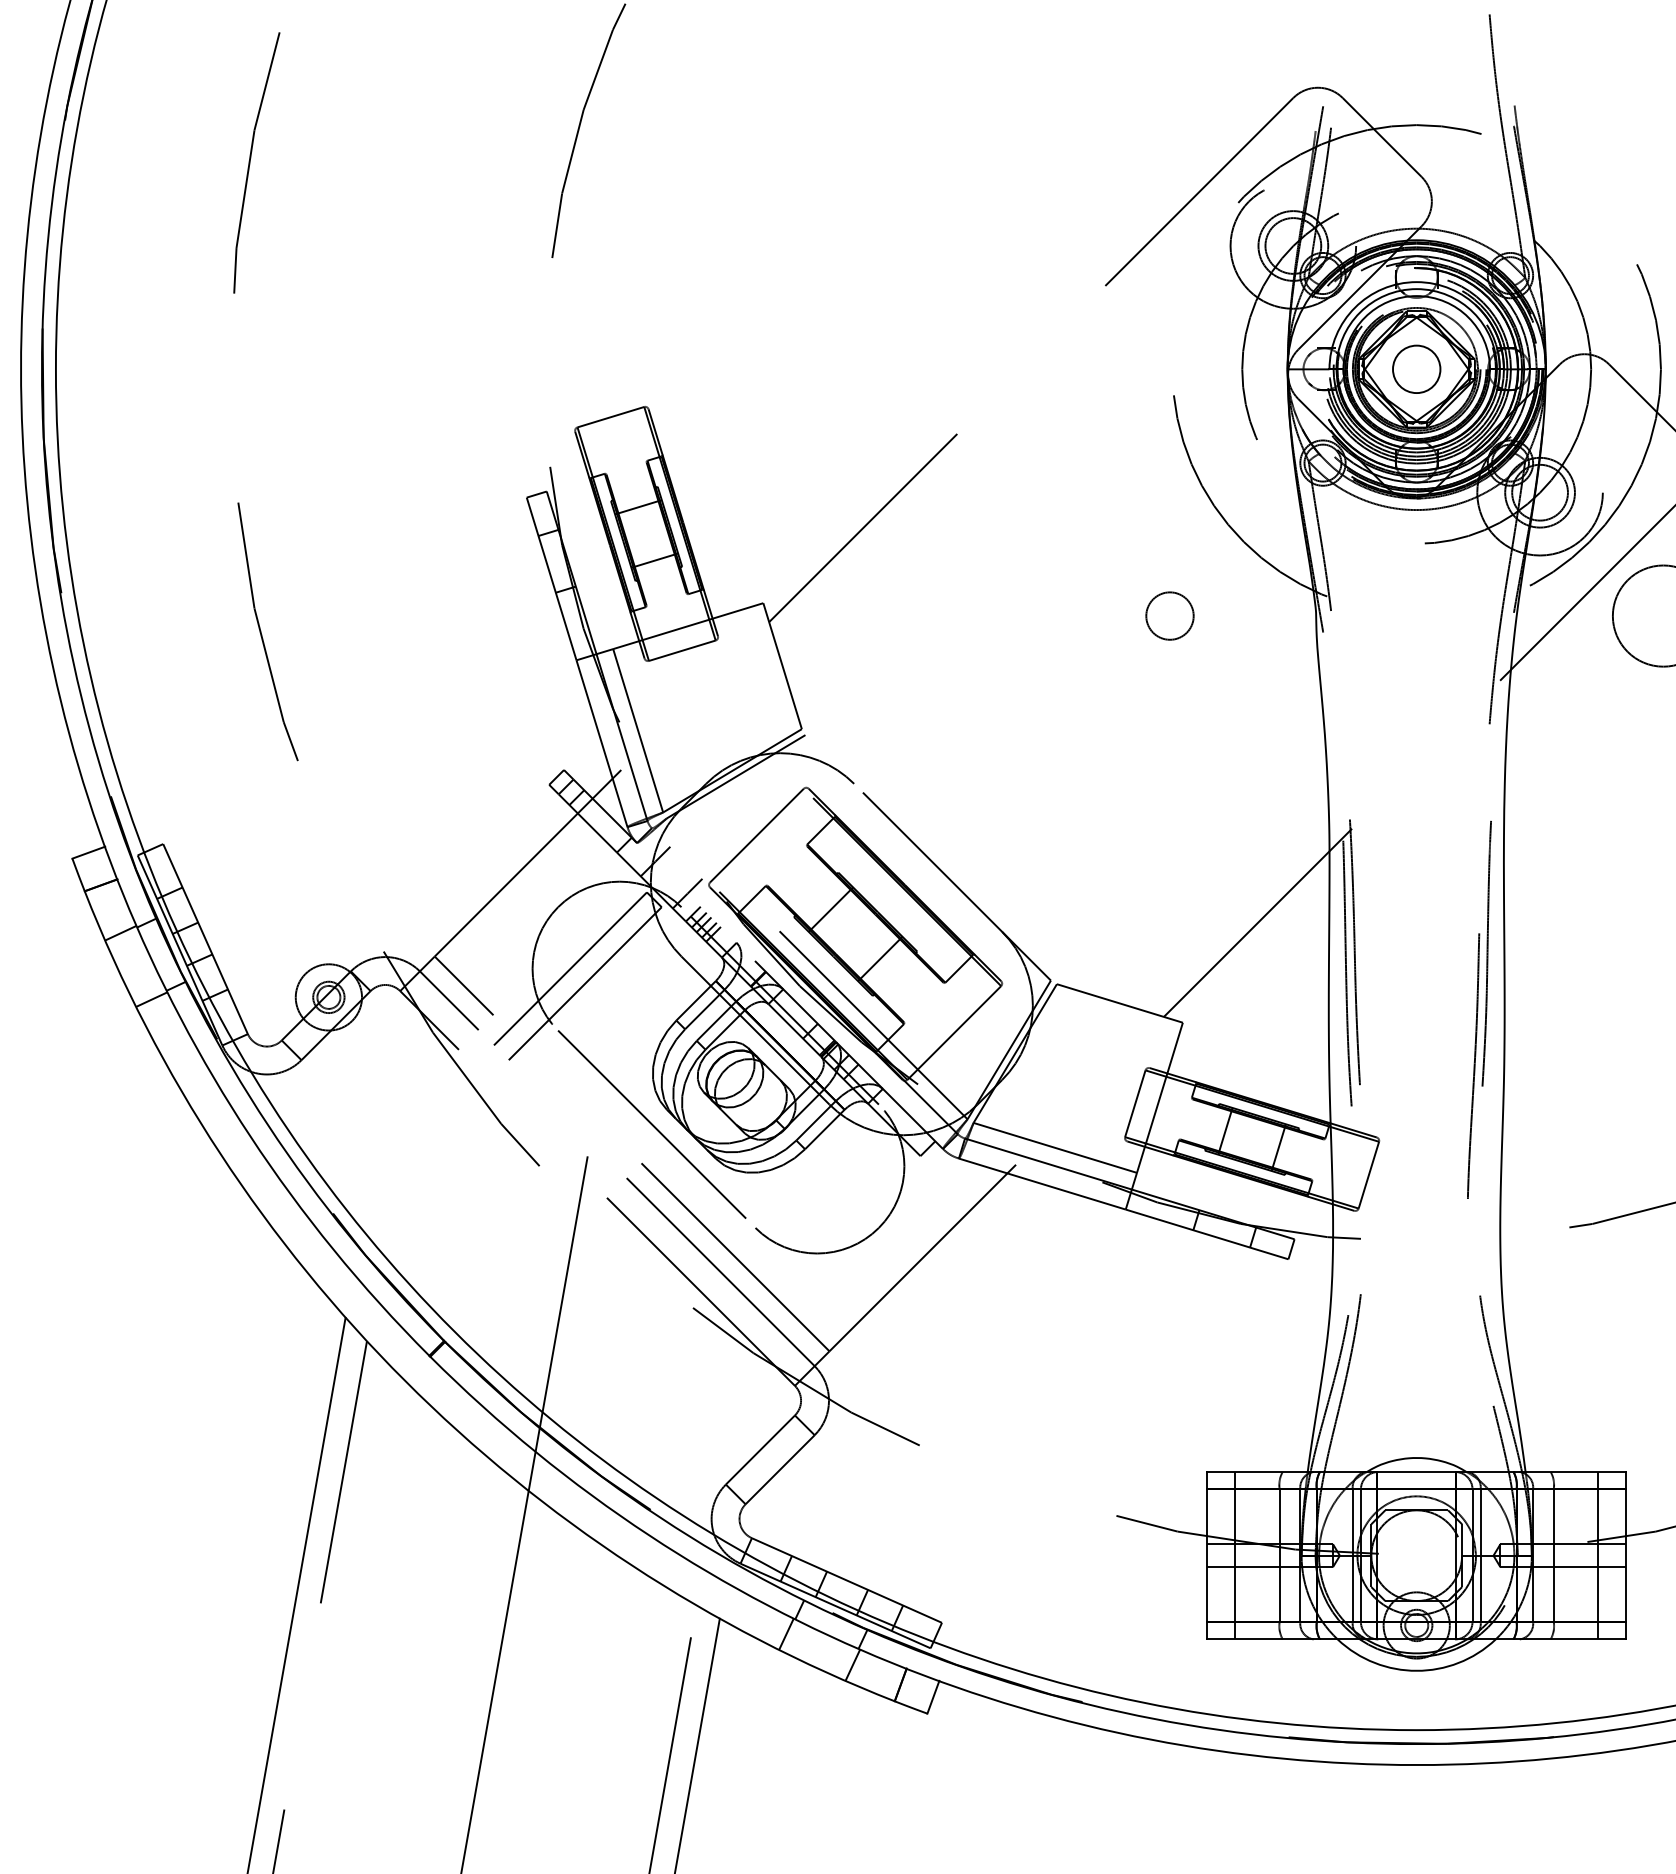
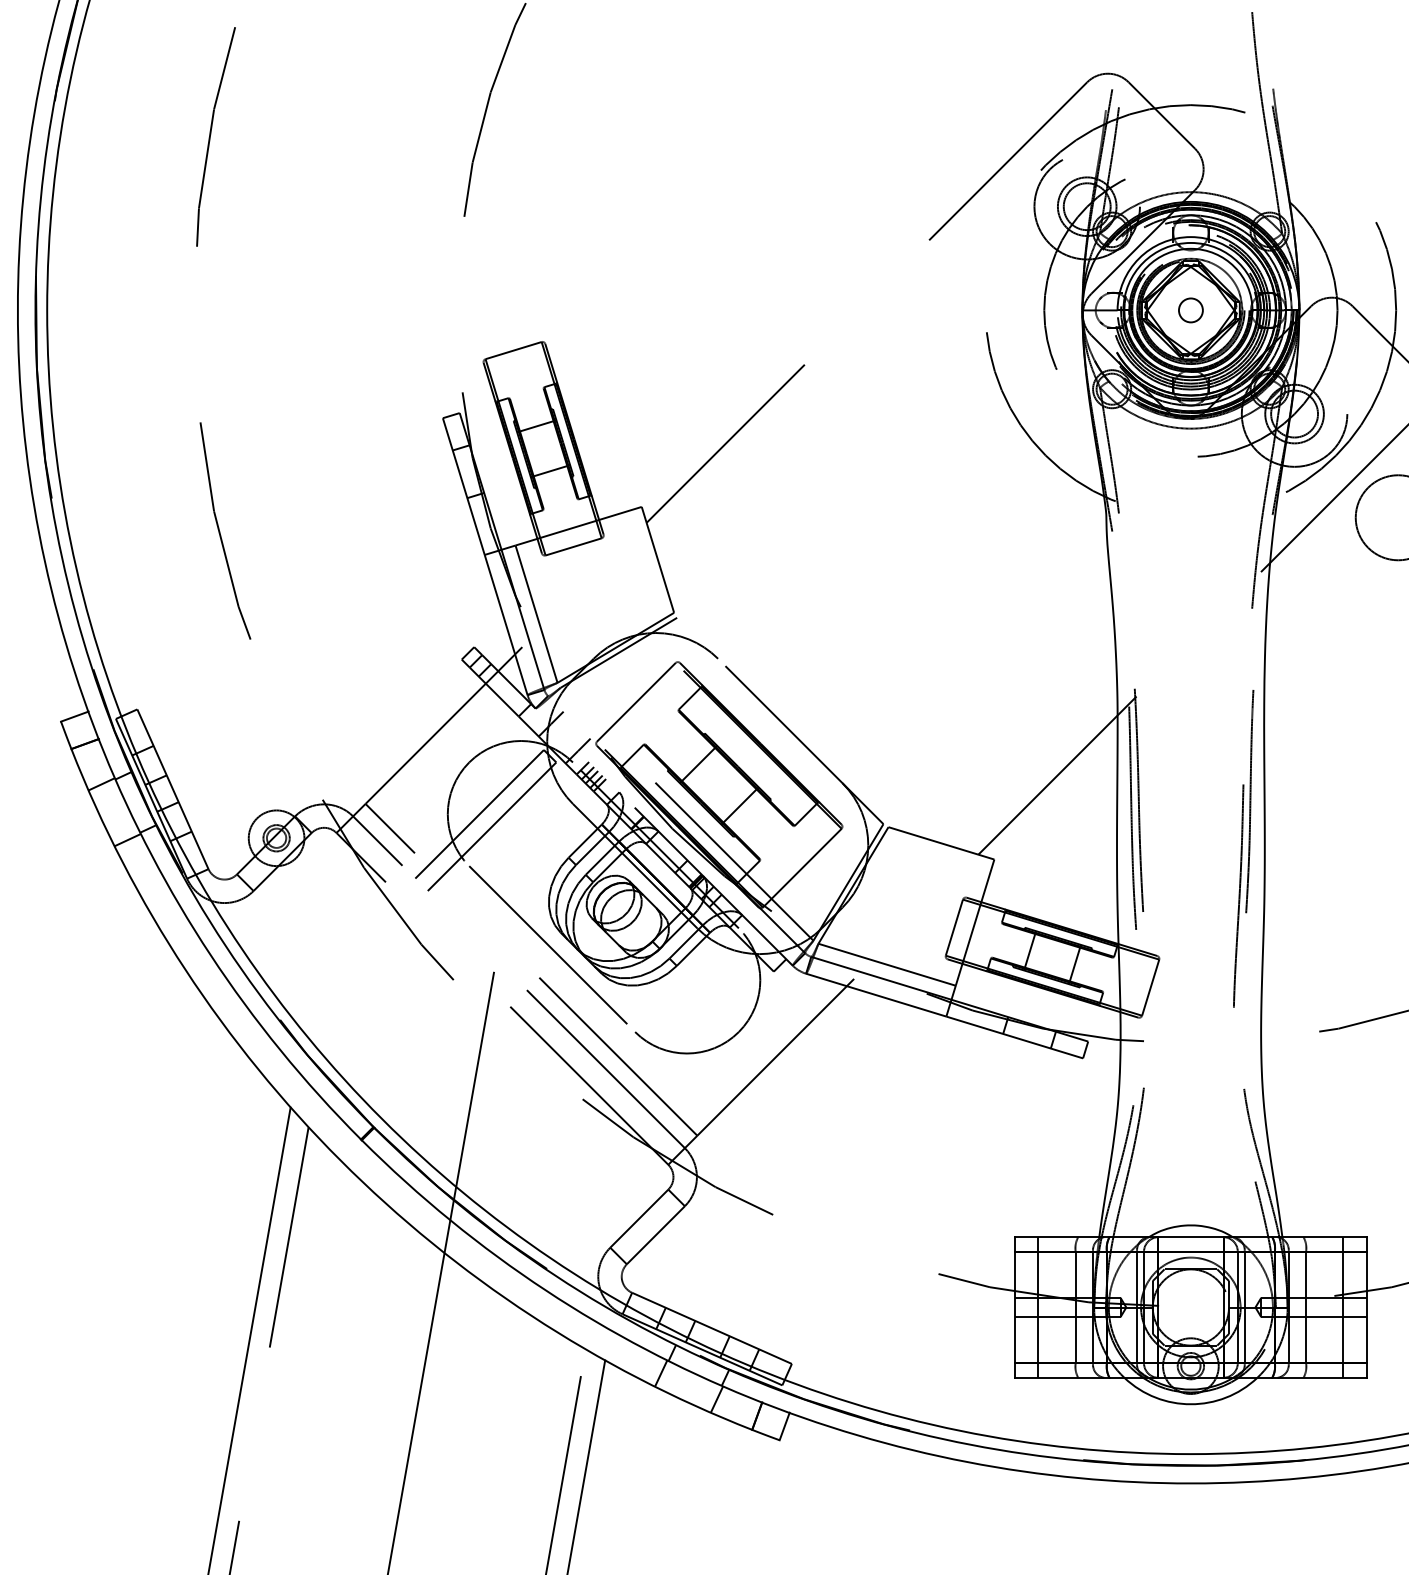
circle: (1416, 369) -> (1190, 310), size x0.6
circle: (1169, 615) -> (983, 517), removed

